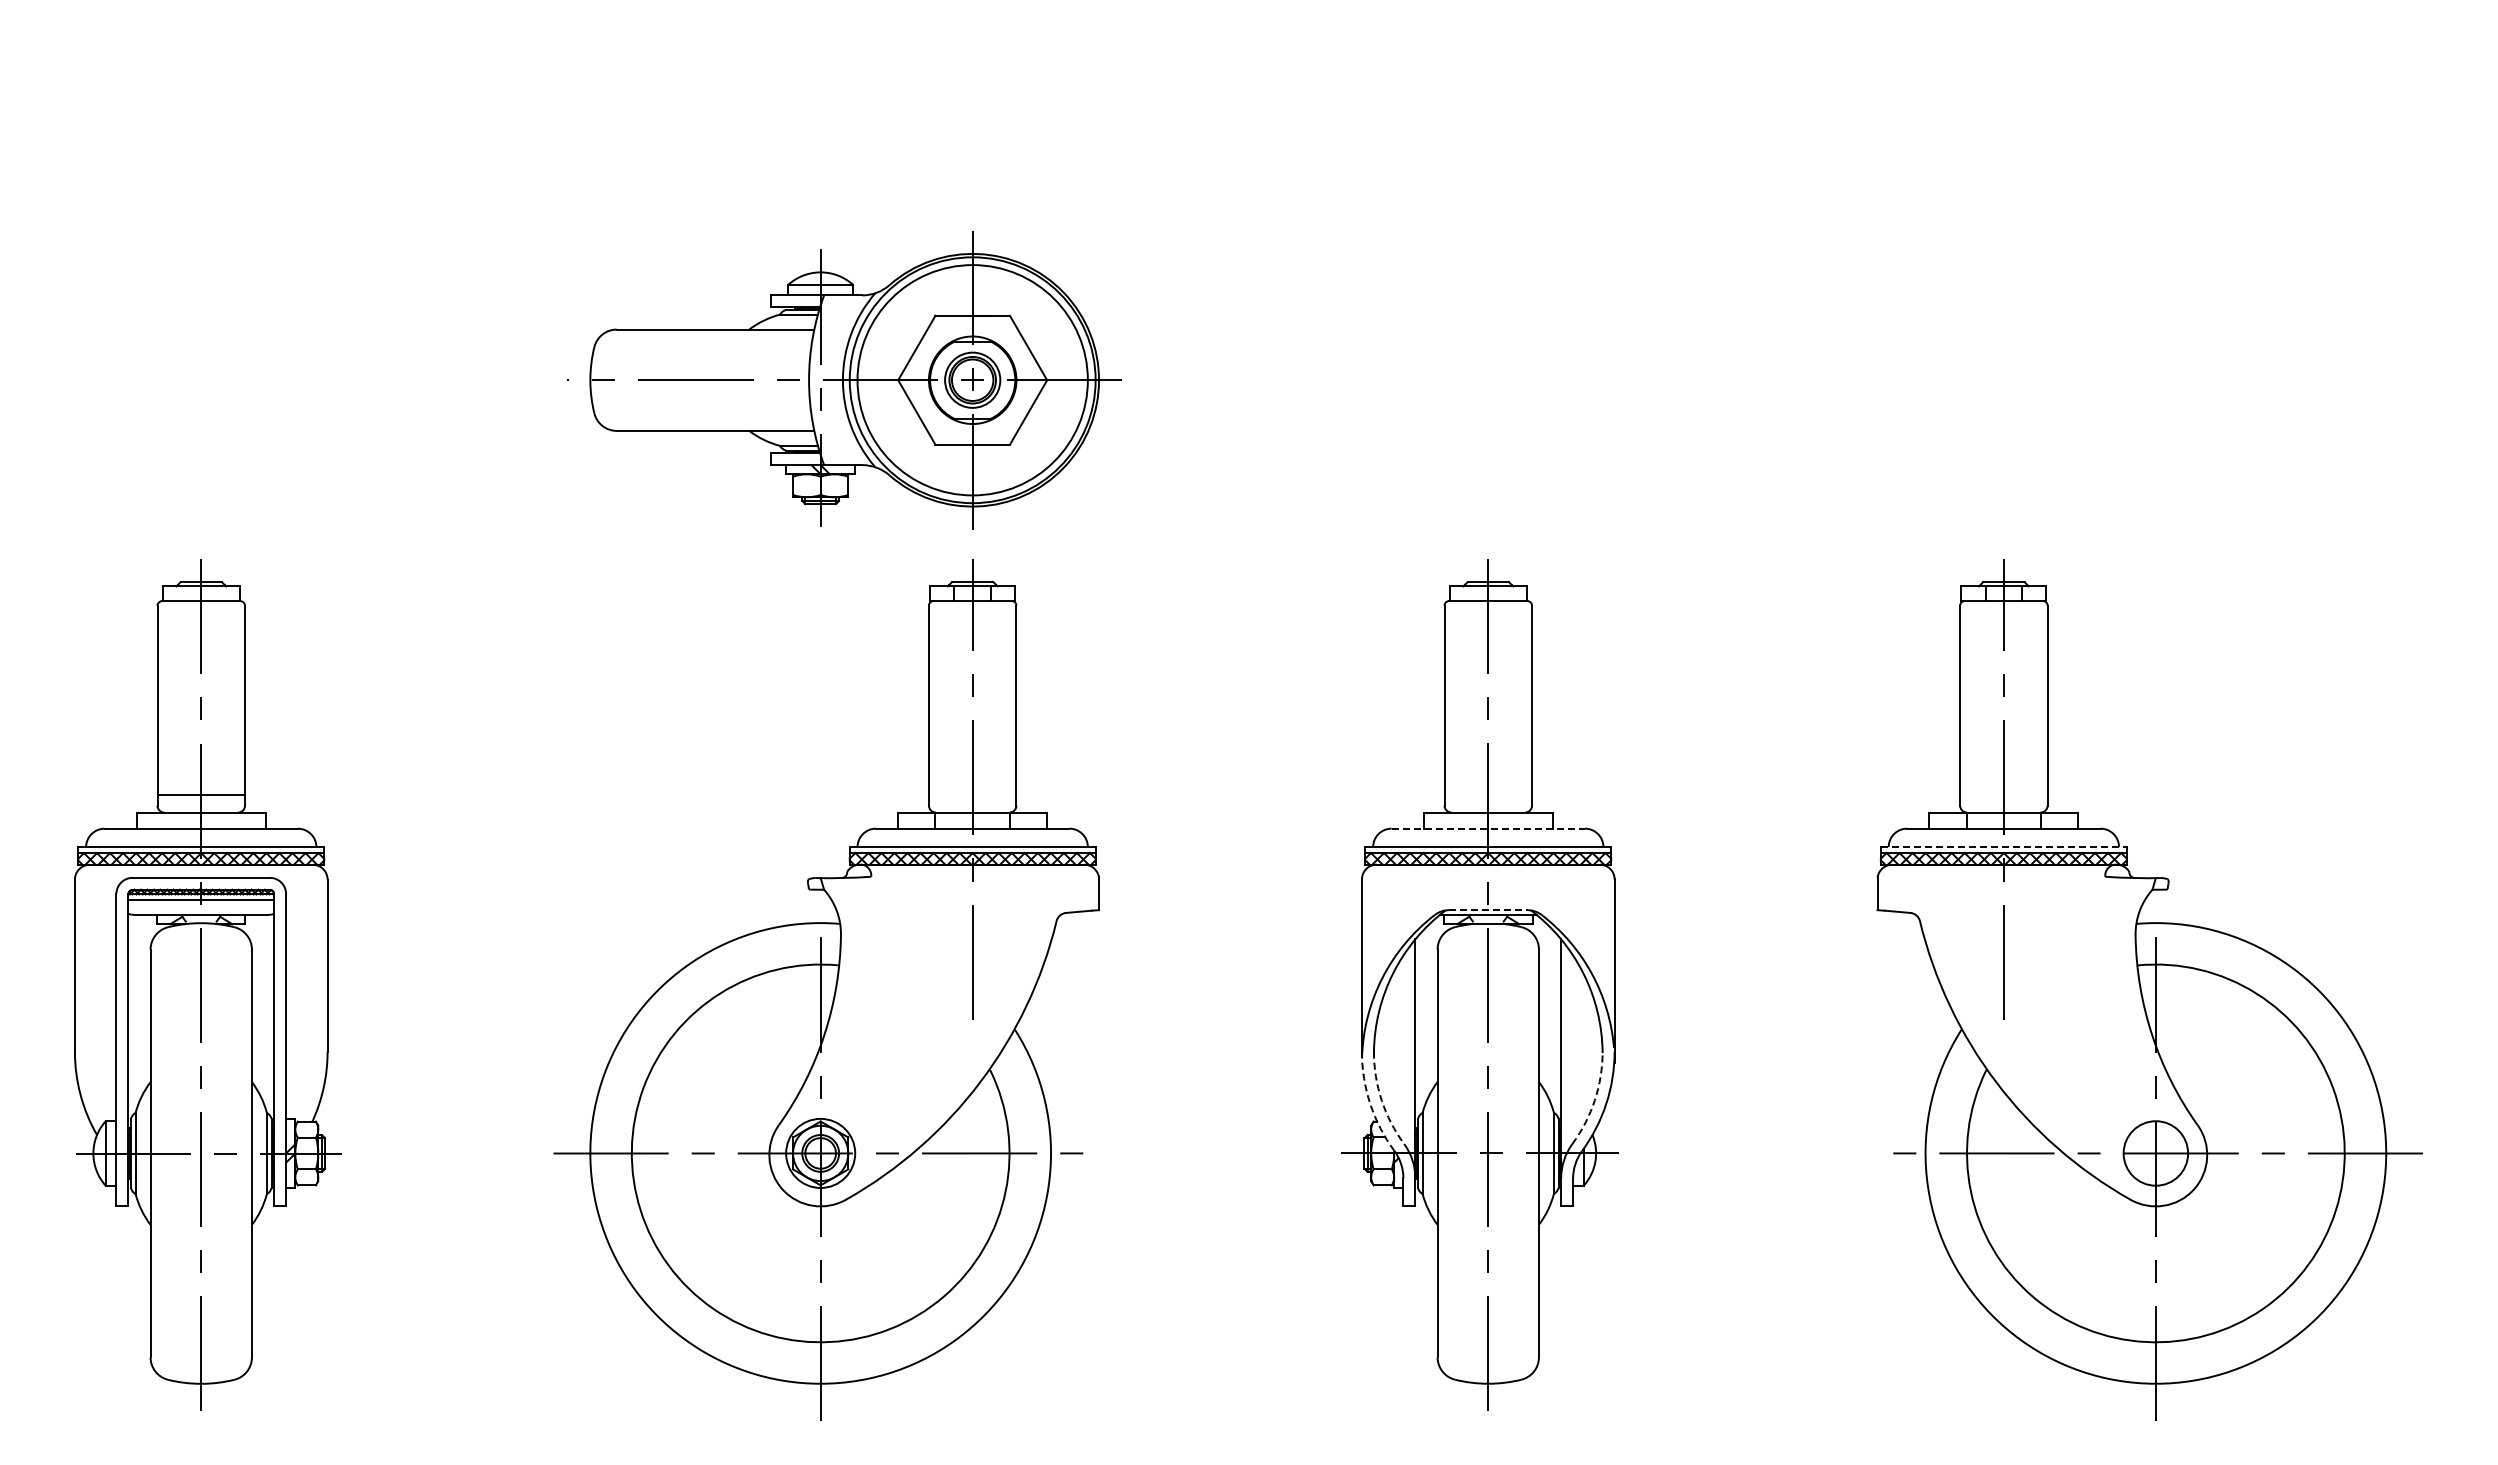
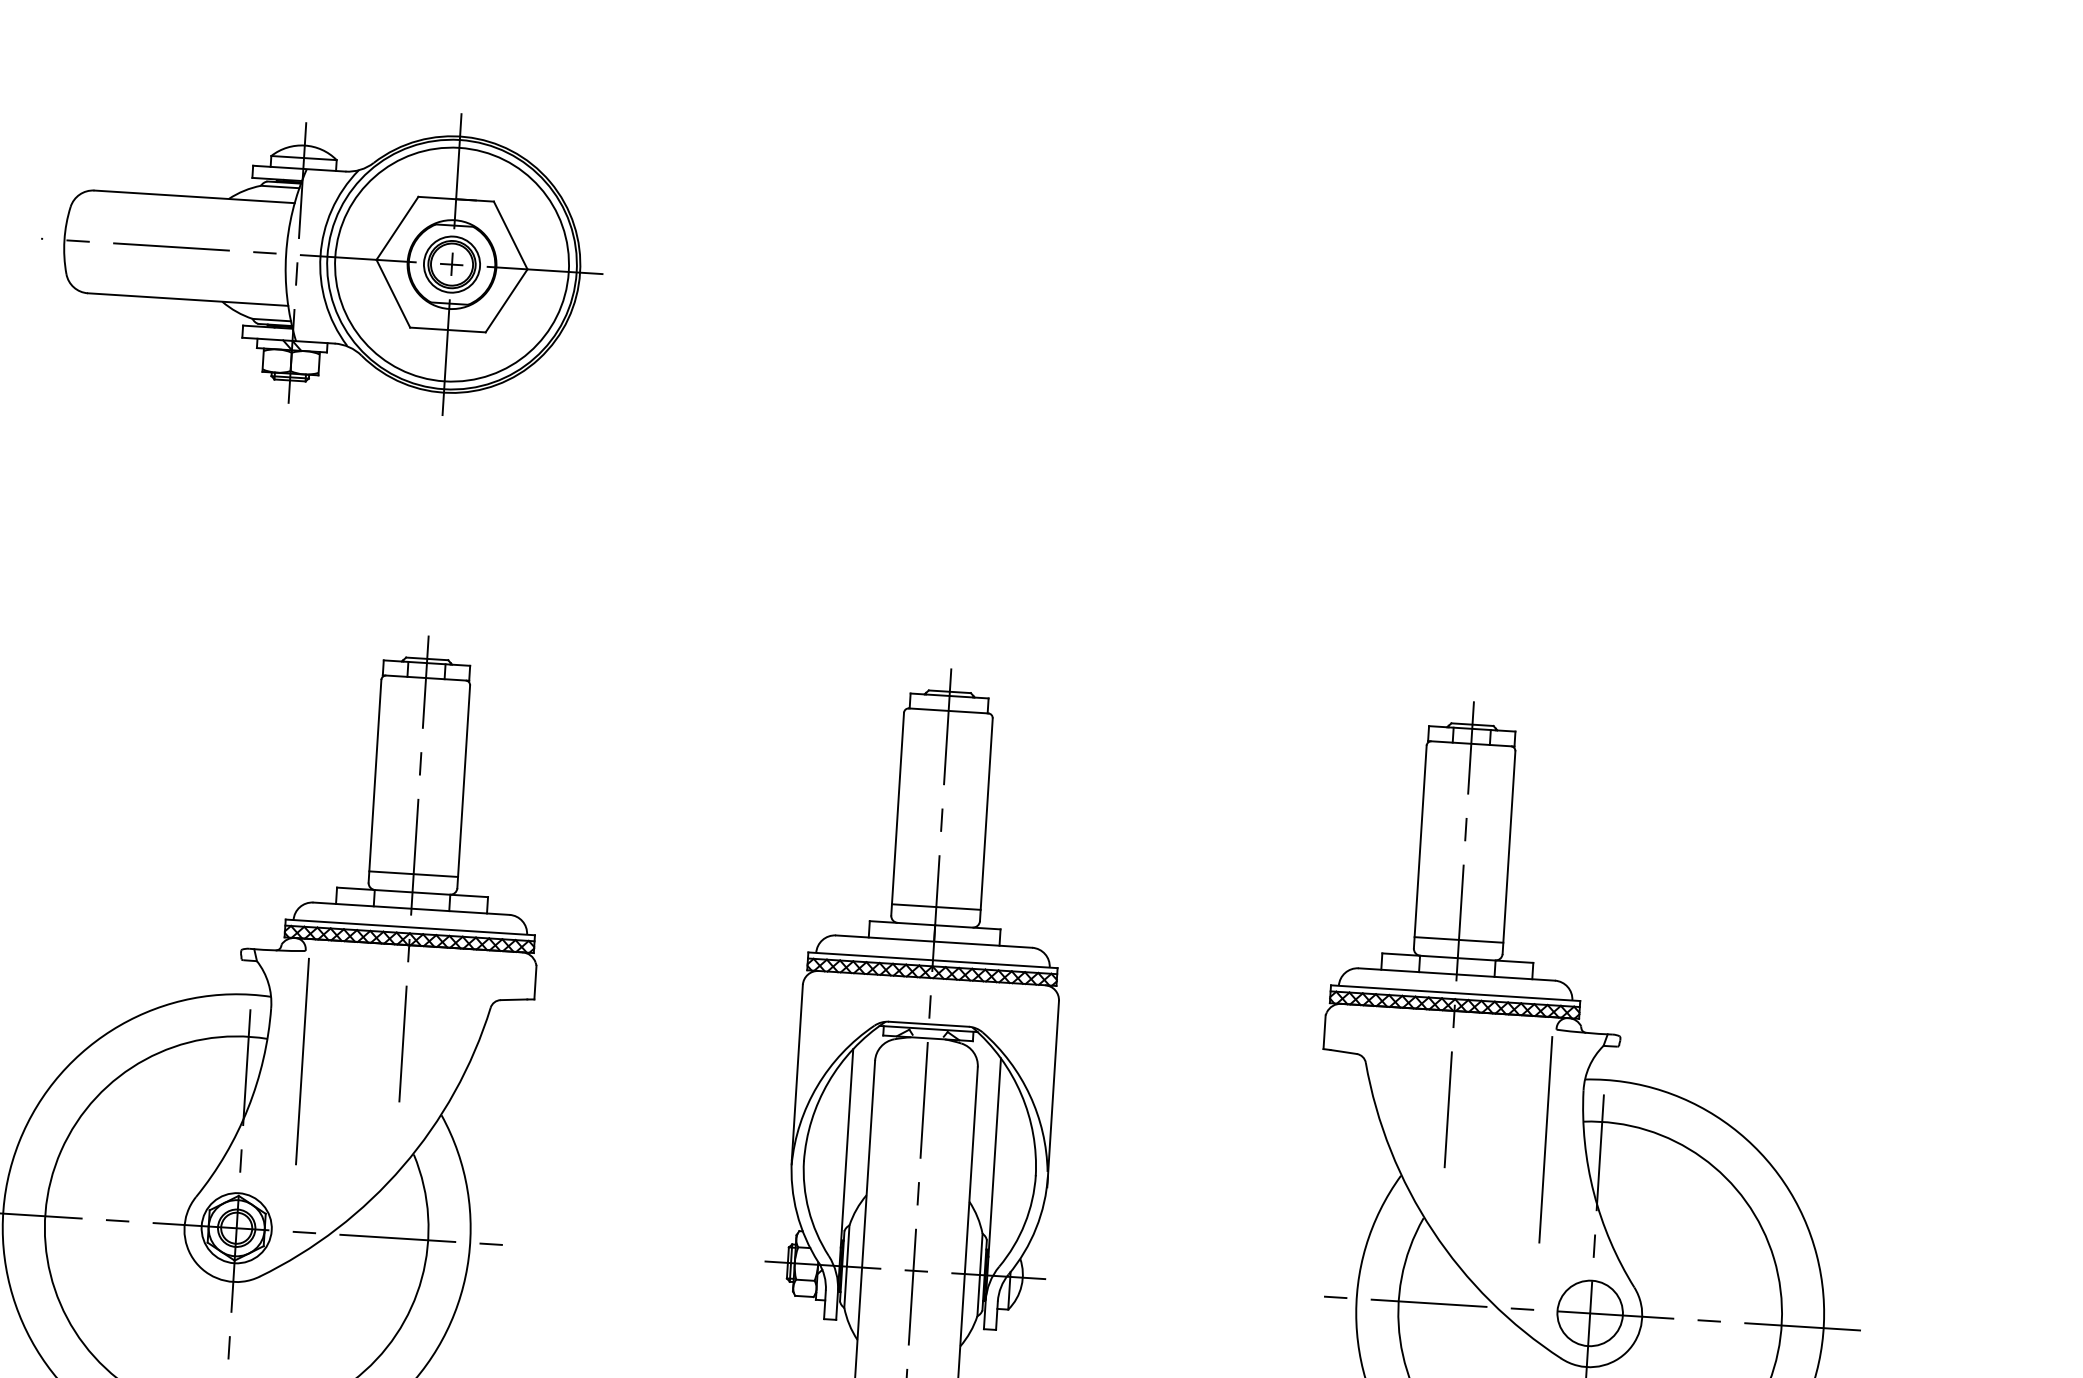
part: (844, 380) -> (322, 256), moved
line: (972, 794) -> (413, 874), added
line: (1488, 794) -> (936, 906), added
line: (2003, 794) -> (1458, 939), added
line: (1488, 828) -> (934, 941), dashed -> solid
line: (2003, 847) -> (1455, 993), dashed -> solid
line: (1488, 910) -> (929, 1024), dashed -> solid
line: (875, 985) -> (302, 1061), added
line: (2101, 985) -> (1545, 1139), added
arc: (1381, 1100) -> (808, 1210), dashed -> solid
arc: (1594, 1100) -> (1024, 1223), dashed -> solid
arc: (1370, 1104) -> (797, 1213), dashed -> solid

